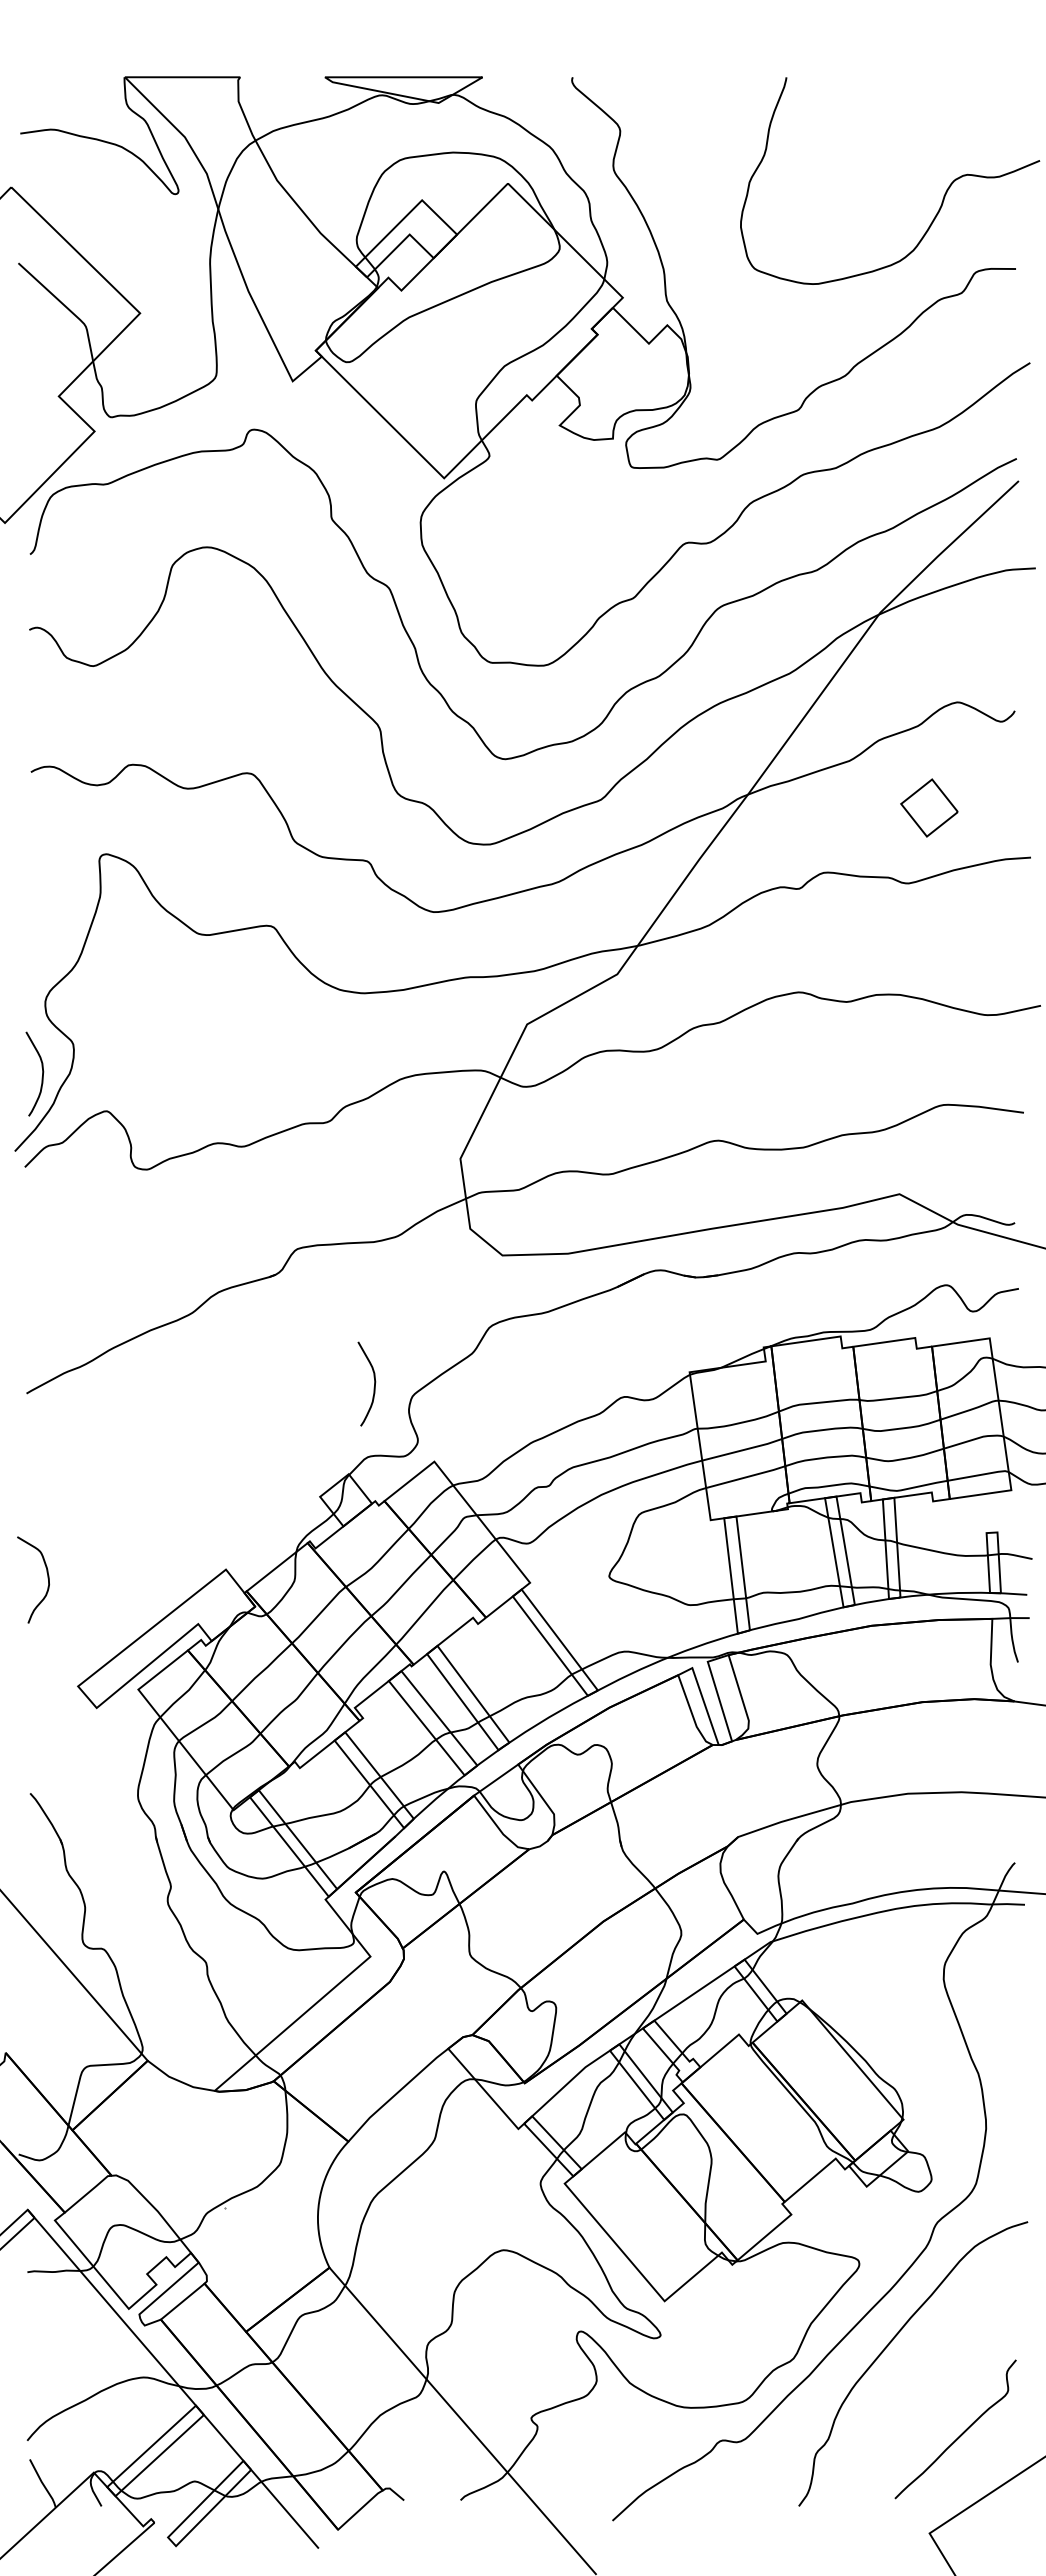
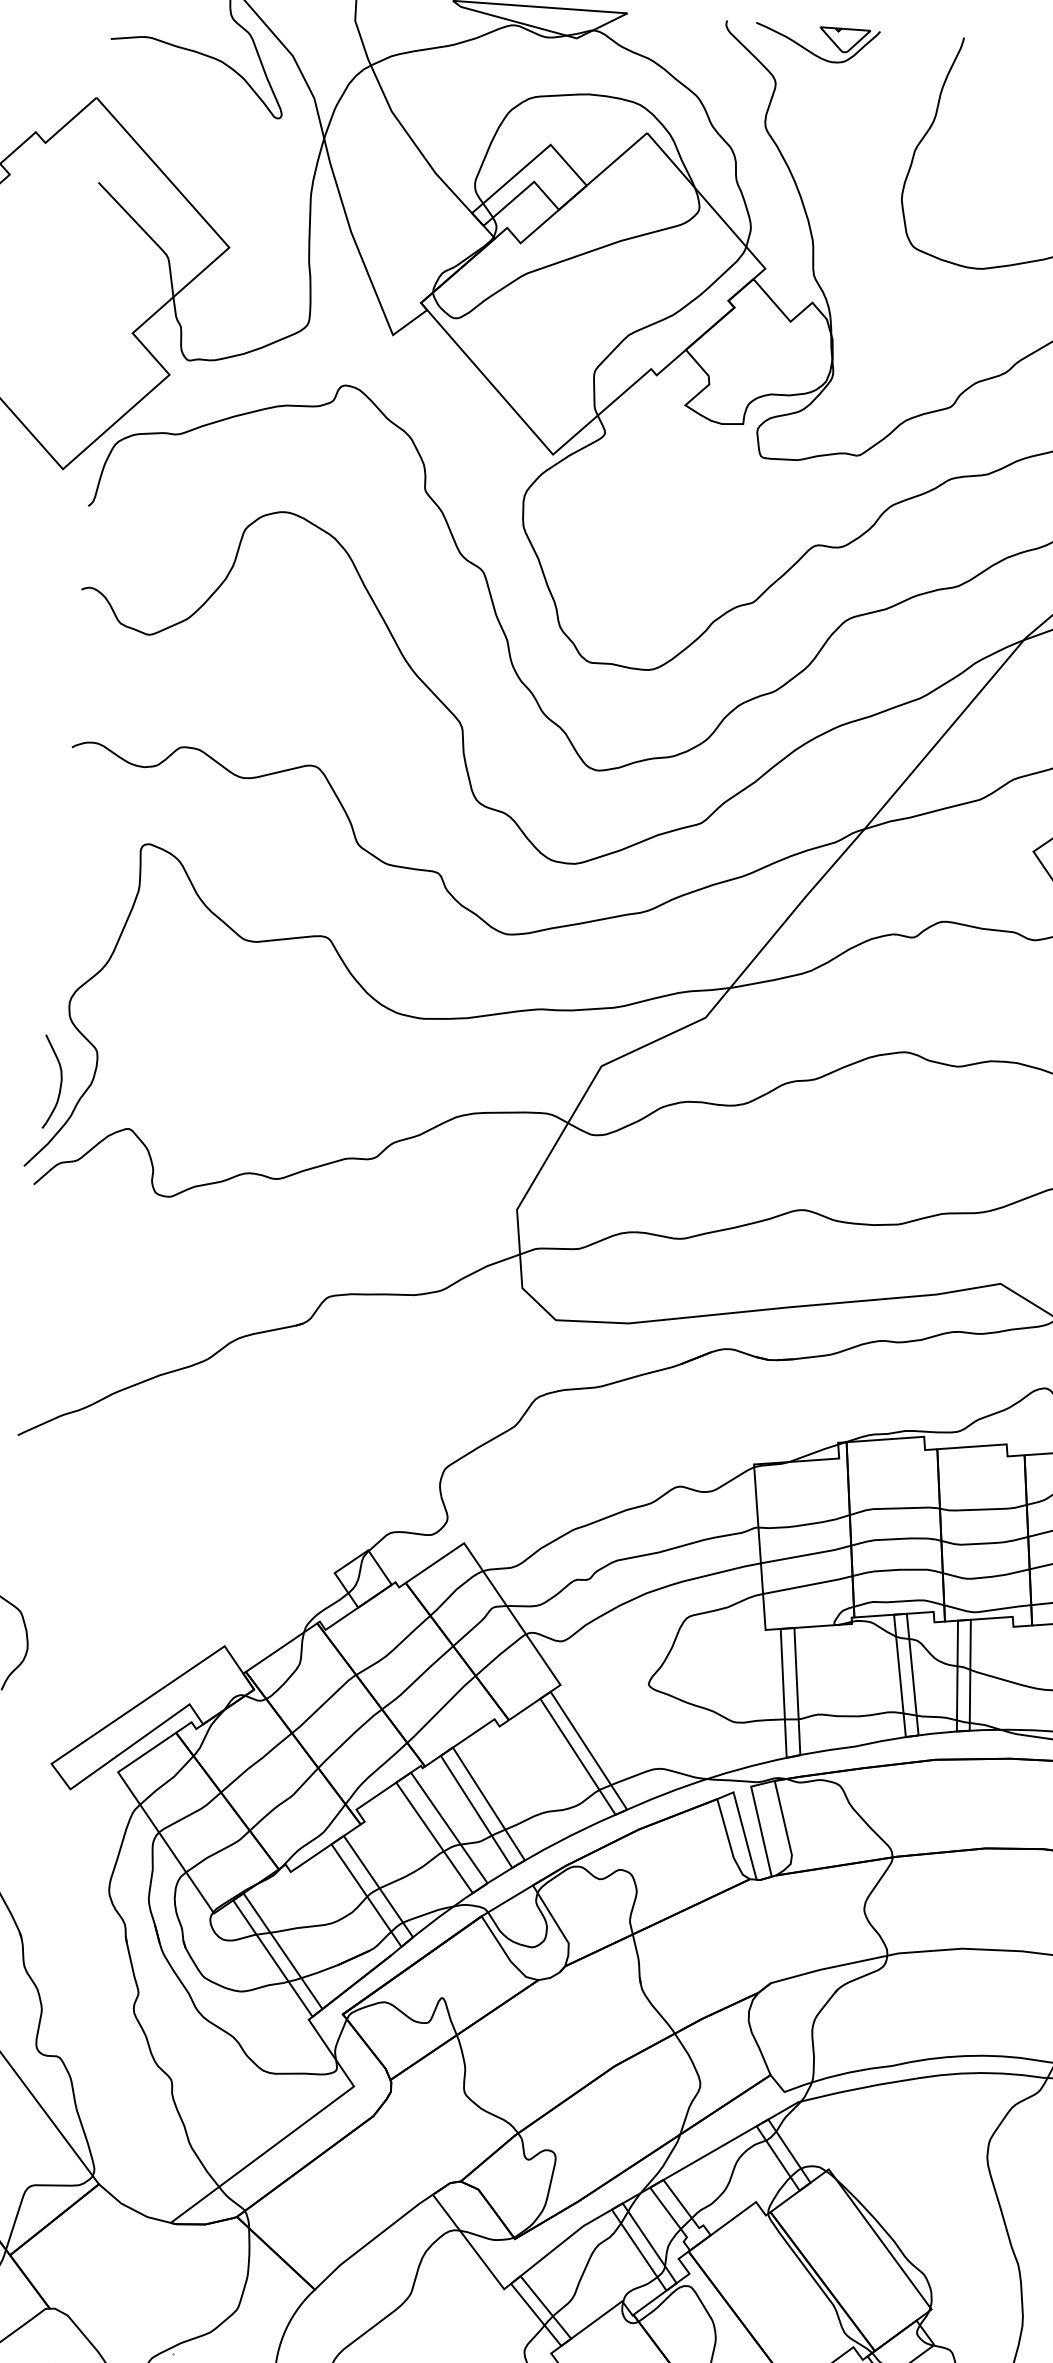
part: (650, 99) -> (811, 51), added
curve: (374, 1383) -> (403, 1451), removed

